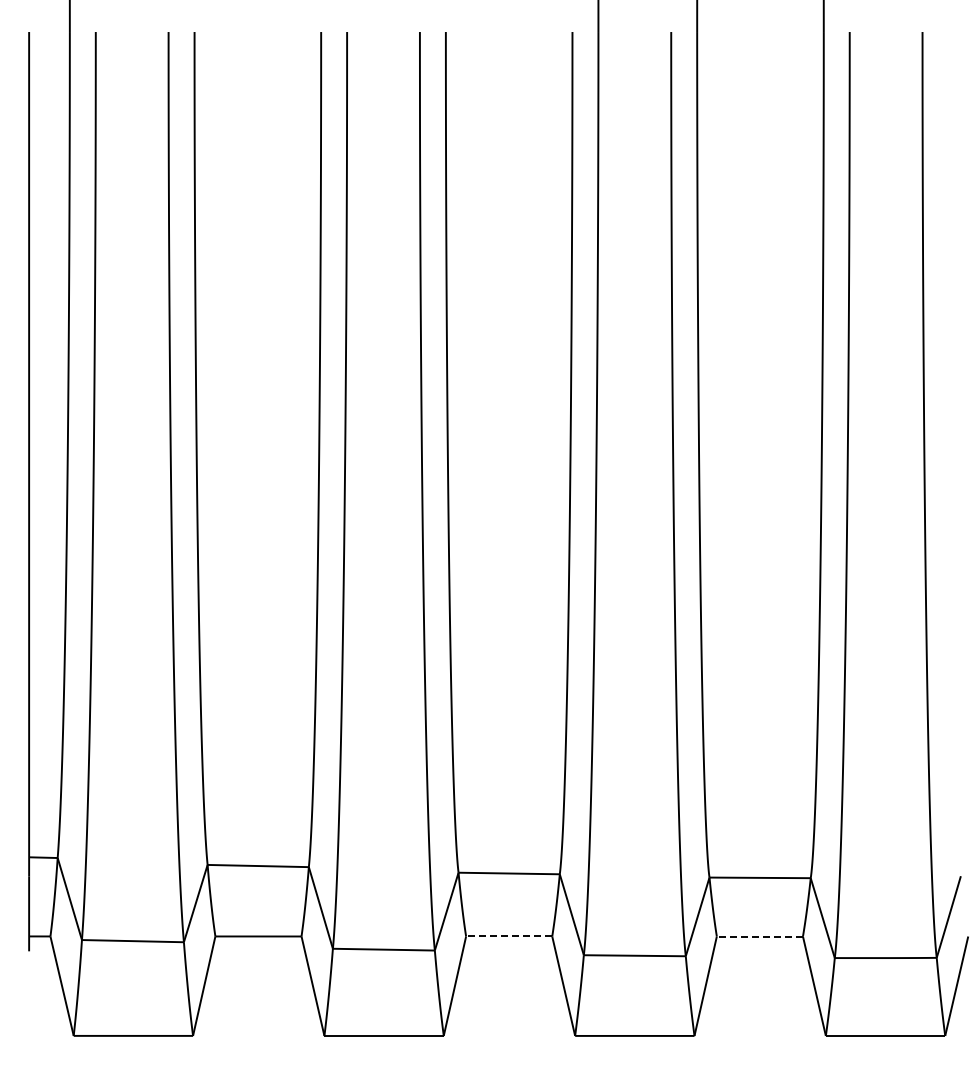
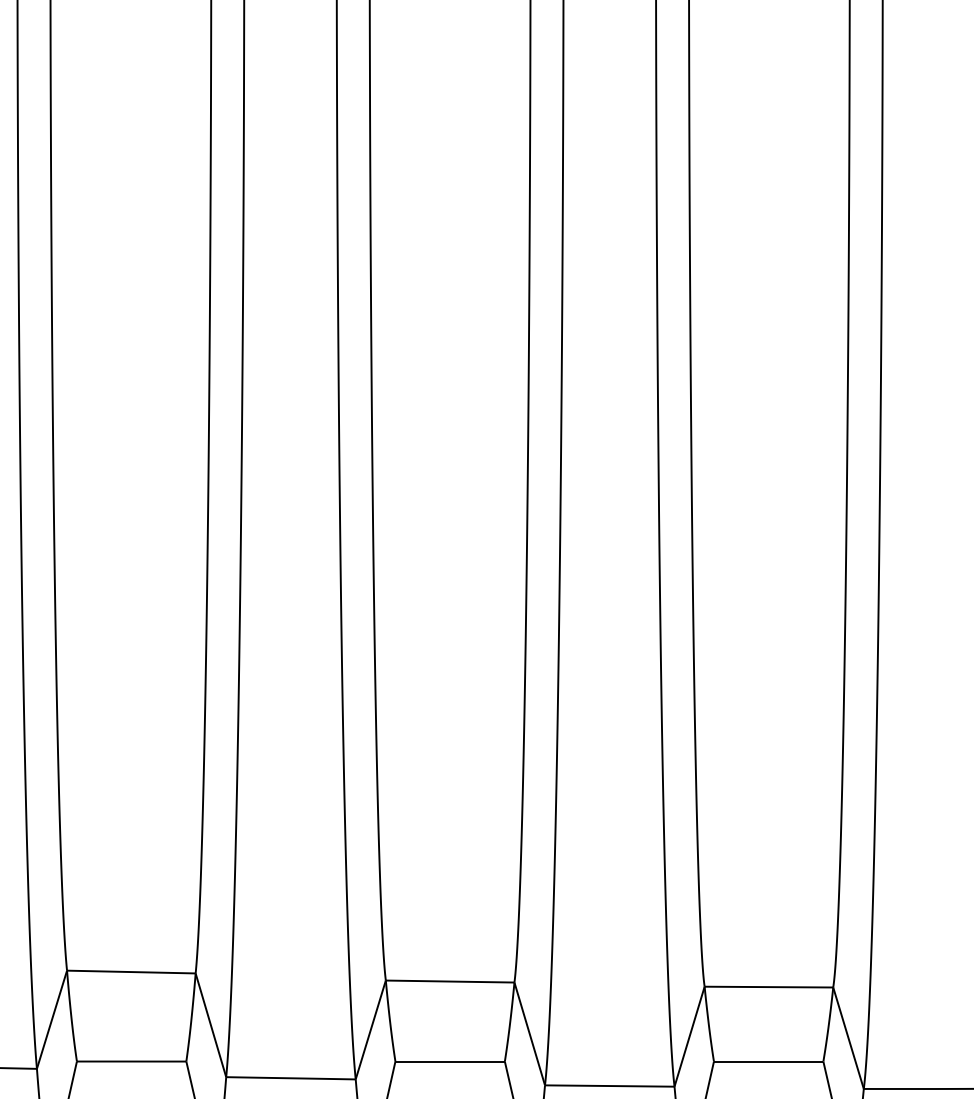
line: (509, 936) -> (450, 1061), dashed -> solid
line: (760, 936) -> (769, 1061), dashed -> solid

